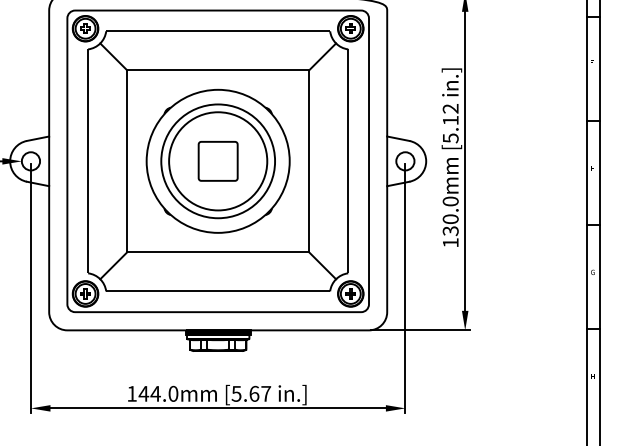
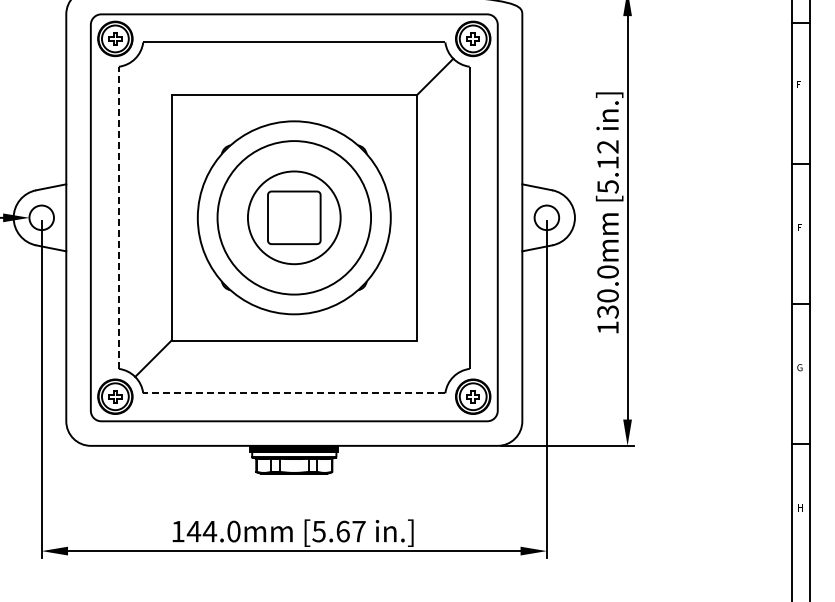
line: (113, 56) -> (153, 76), removed
line: (87, 161) -> (118, 217), solid -> dashed
circle: (218, 161) -> (294, 217), size x0.7
line: (322, 265) -> (435, 358), removed
line: (217, 291) -> (293, 393), solid -> dashed

